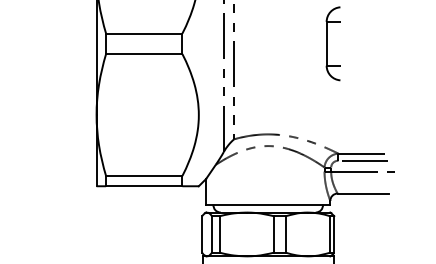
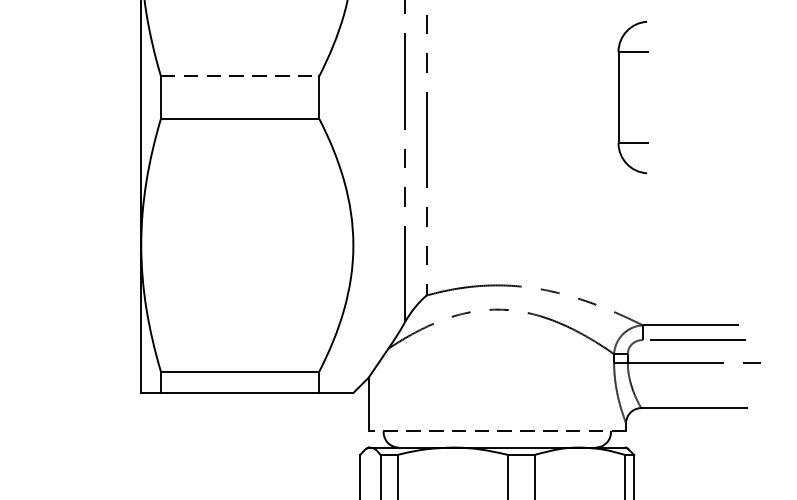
line: (144, 33) -> (240, 76), solid -> dashed
line: (267, 204) -> (495, 430), solid -> dashed

